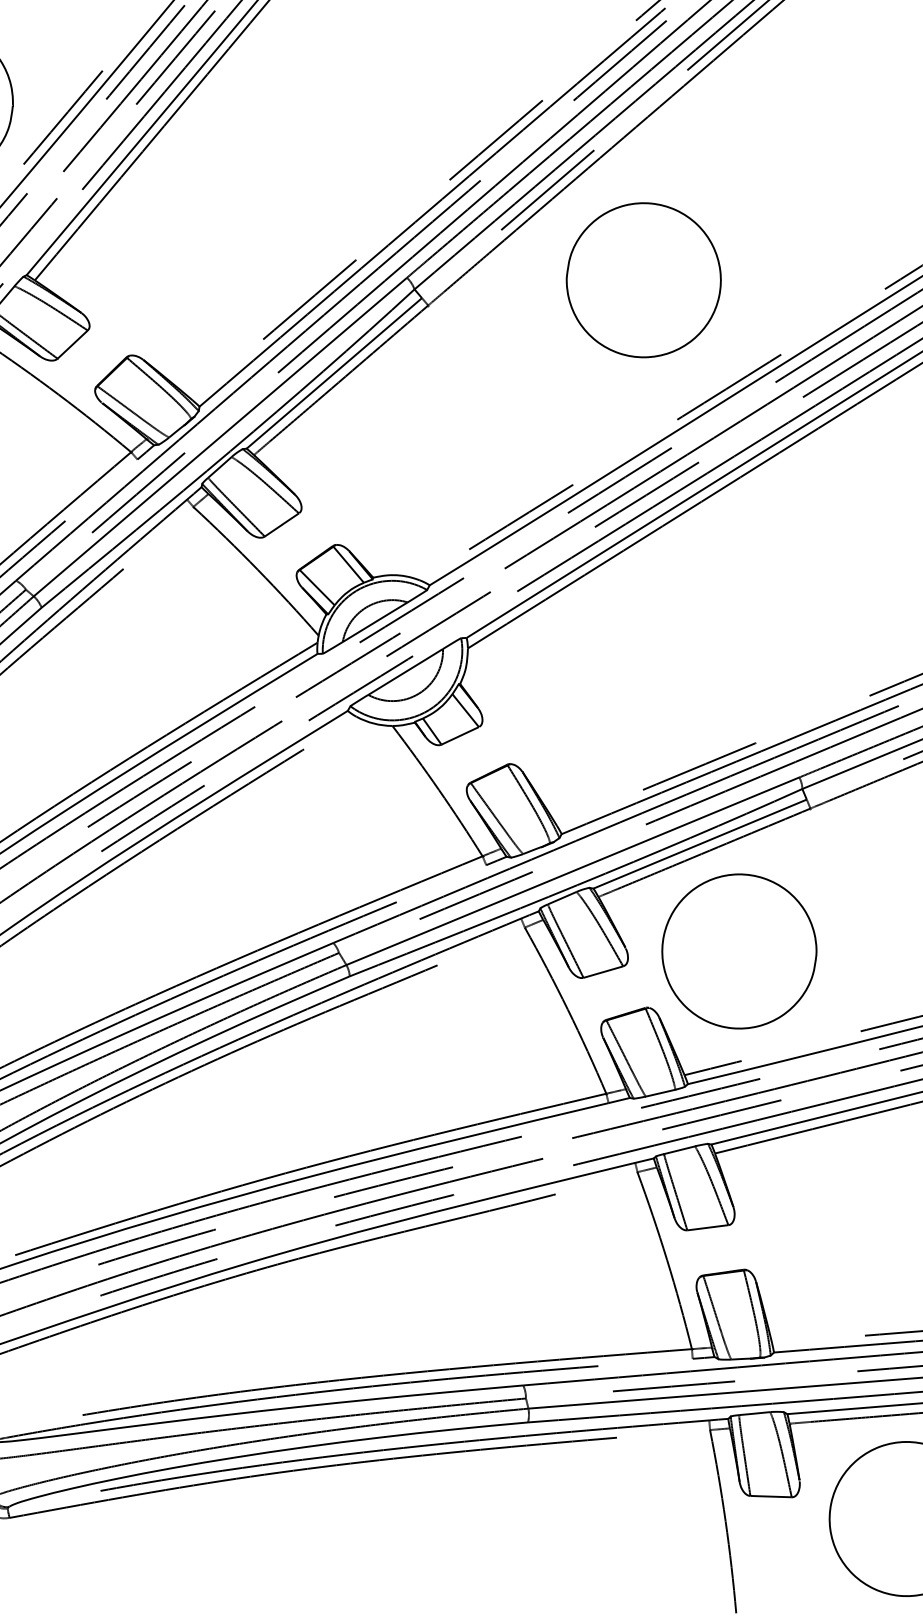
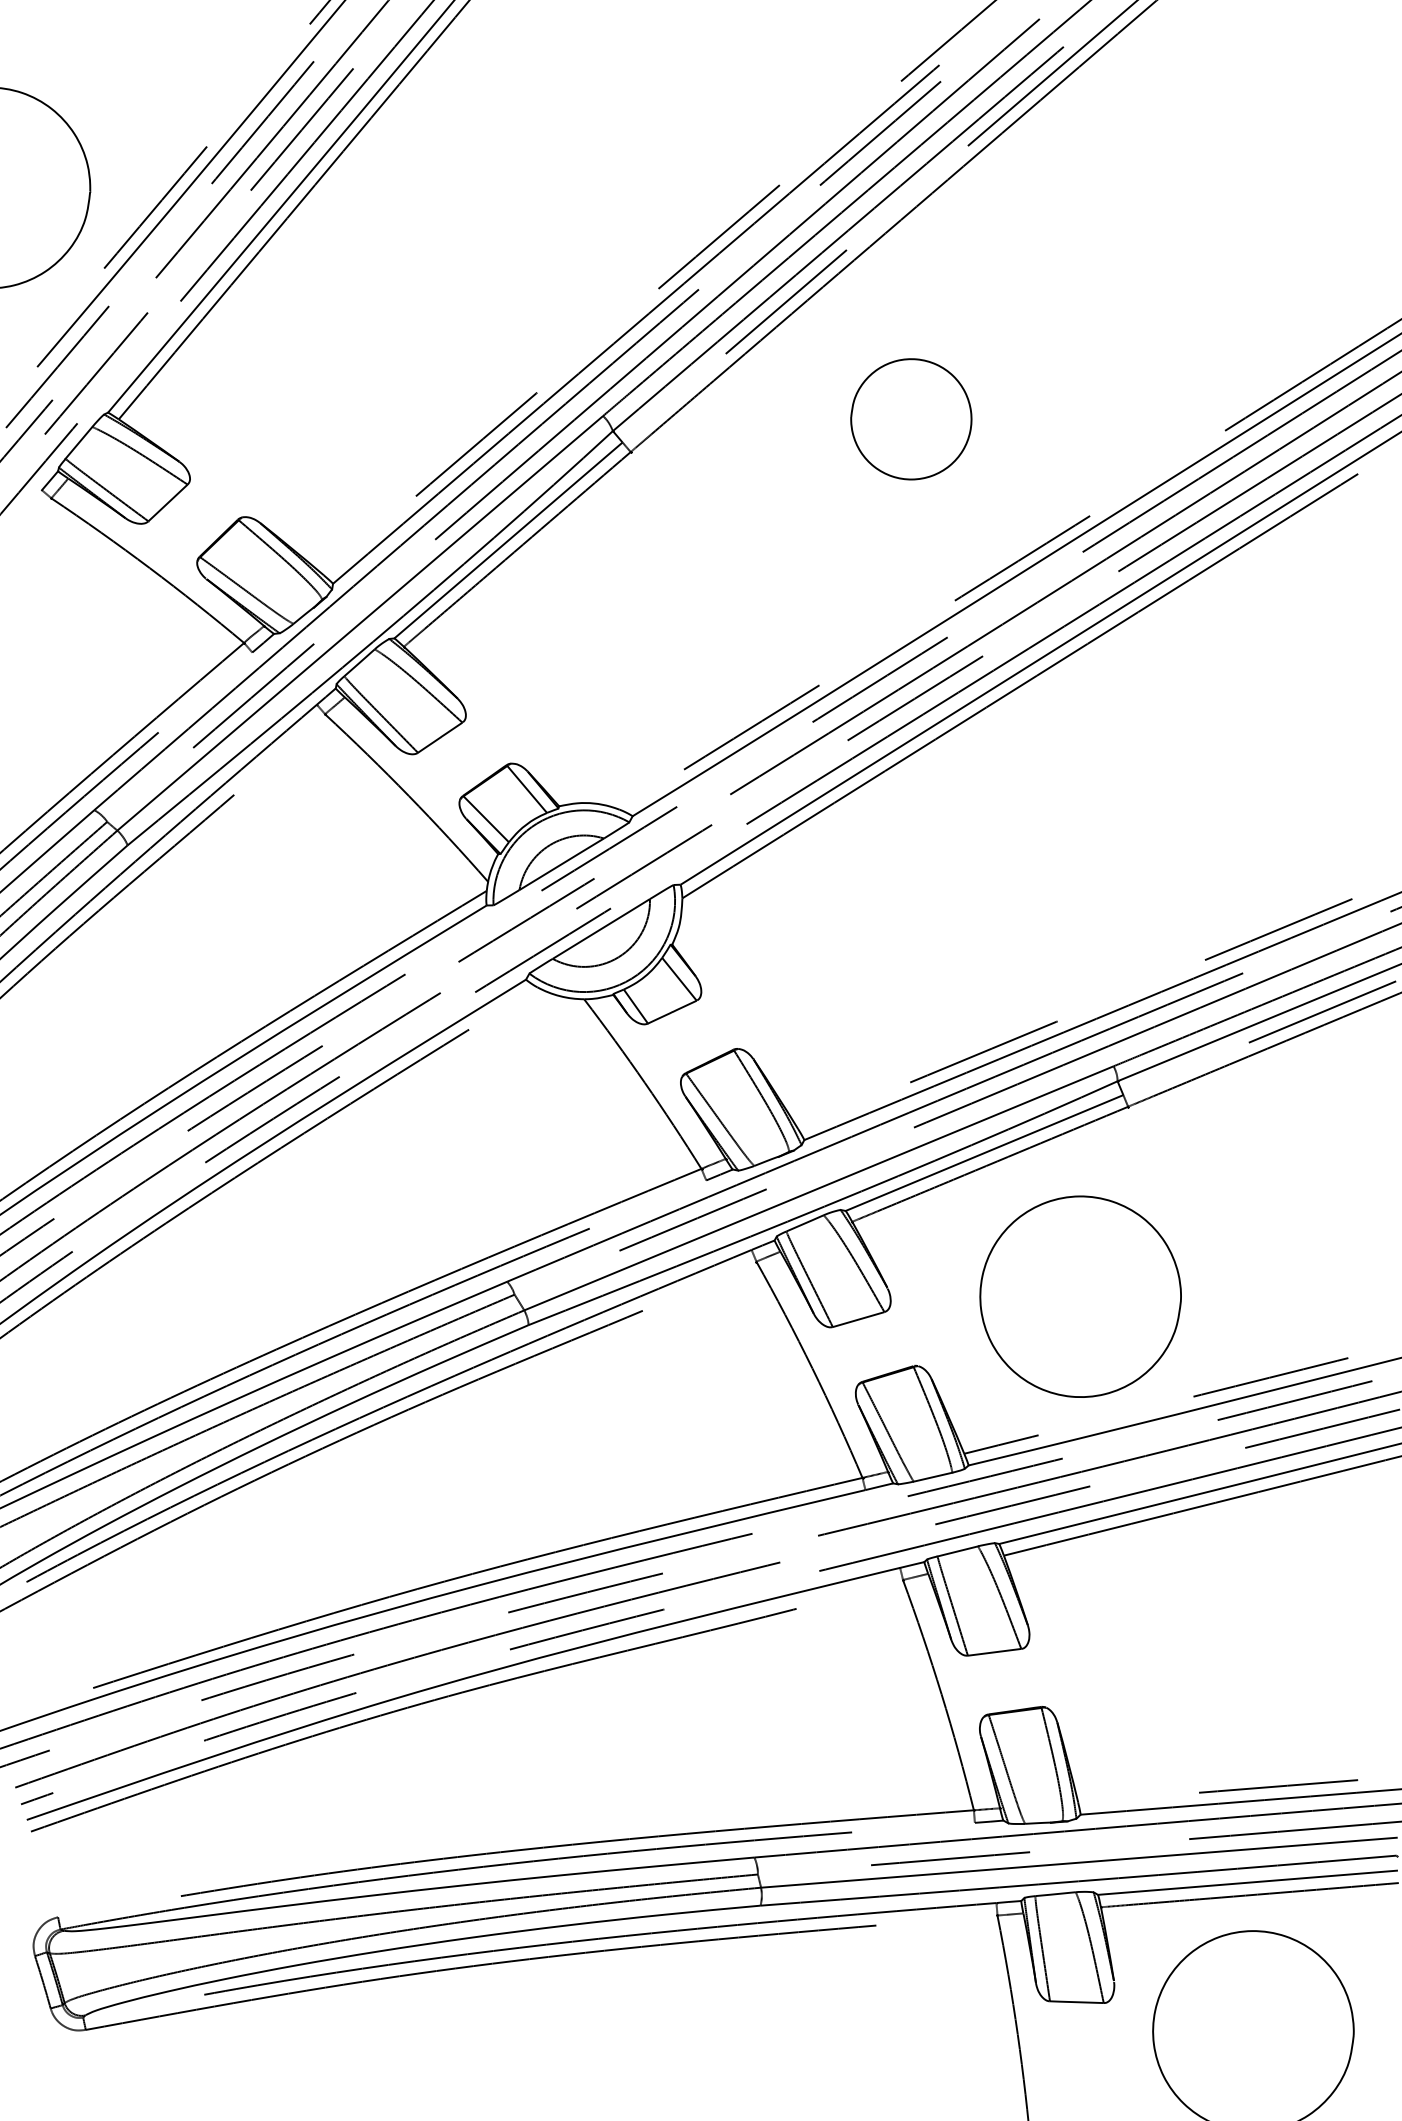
part: (643, 280) -> (911, 419), size x0.6
part: (739, 951) -> (1080, 1296), moved

